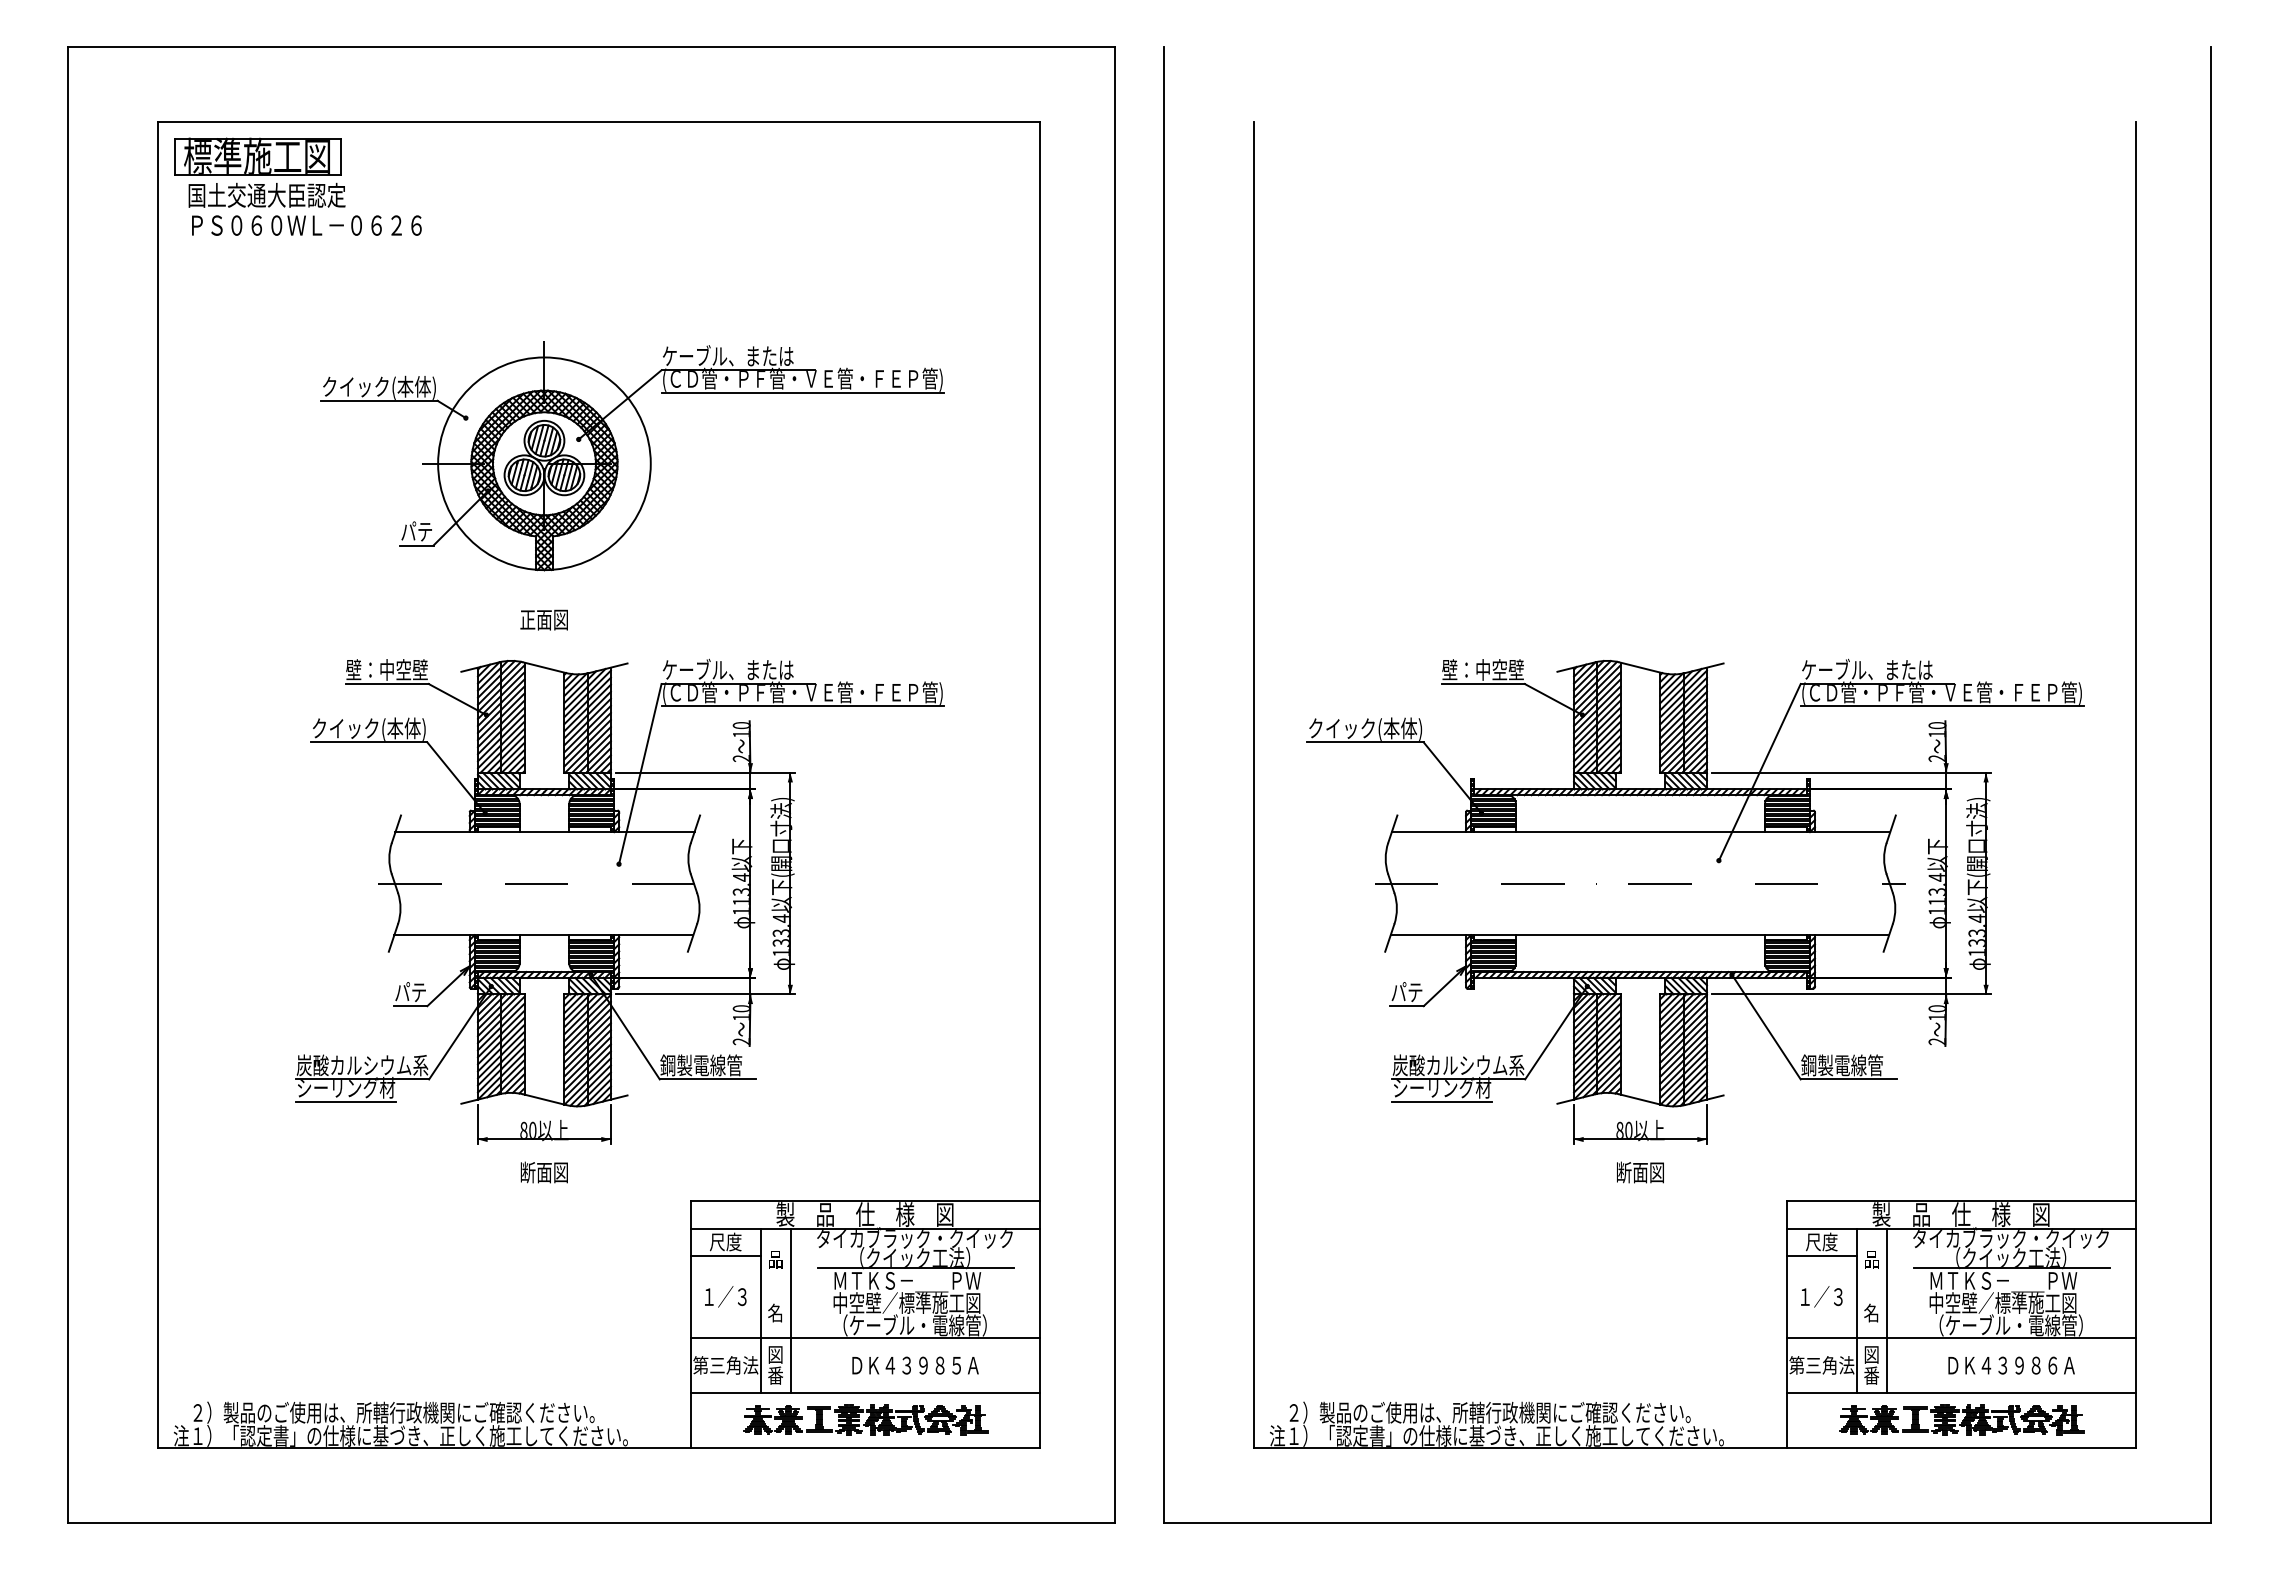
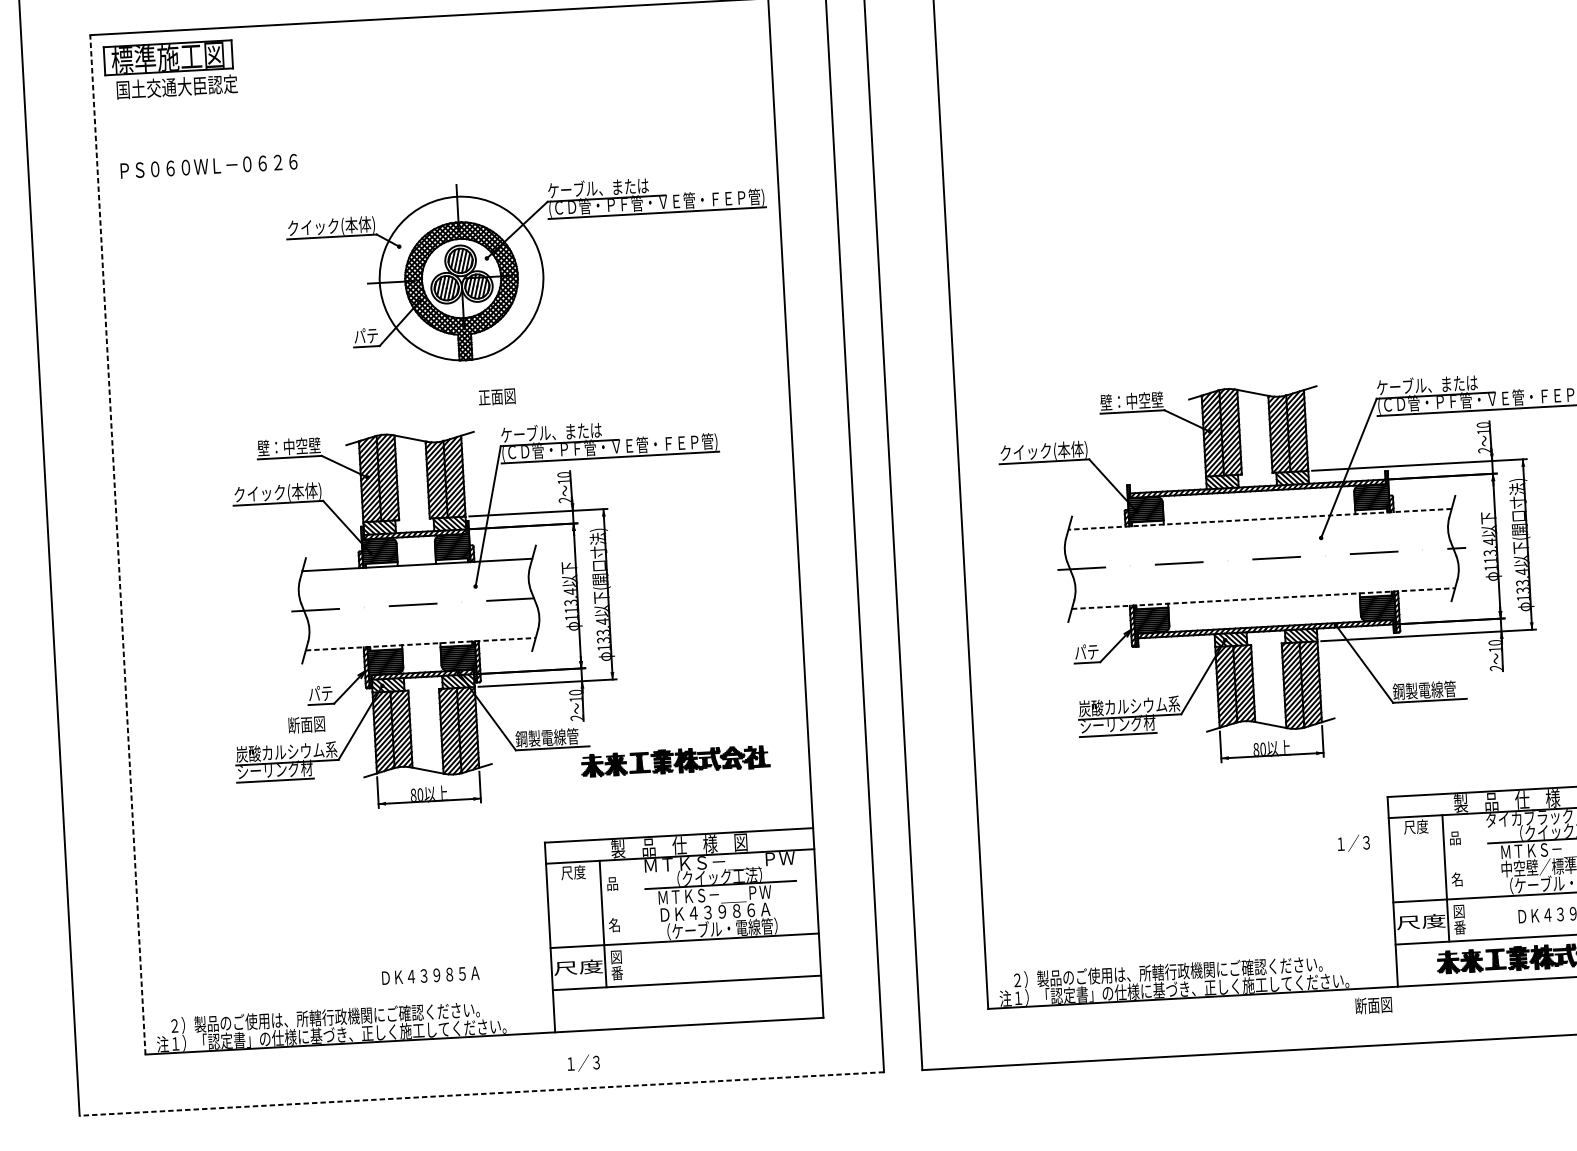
text: (306, 225) -> (208, 166), moved
part: (632, 456) -> (528, 269), moved
text: (543, 619) -> (496, 396), moved
line: (158, 785) -> (118, 545), solid -> dashed
line: (1640, 832) -> (1259, 519), solid -> dashed
line: (543, 935) -> (420, 644), solid -> dashed
line: (1640, 935) -> (1263, 598), solid -> dashed
text: (543, 1172) -> (306, 724), moved
text: (1640, 1172) -> (1373, 1005), moved
text: (915, 1238) -> (719, 861), タイカブラック・クイック -> ＭＴＫＳ－＿＿ＰＷ
line: (725, 1256) -> (573, 883), removed
line: (1821, 1256) -> (1416, 838), removed
text: (725, 1296) -> (583, 1062), moved
text: (1821, 1296) -> (1353, 843), moved
text: (906, 1302) -> (714, 911), 中空壁／標準施工図 -> ＤＫ４３９８６Ａ
line: (790, 1310) -> (626, 922), removed
line: (1886, 1310) -> (1468, 876), removed
text: (725, 1365) -> (578, 967), 第三角法 -> 尺度
text: (915, 1365) -> (430, 975), moved
text: (1821, 1365) -> (1421, 921), 第三角法 -> 尺度
part: (865, 1419) -> (675, 761), moved
line: (590, 1522) -> (481, 1093), solid -> dashed

